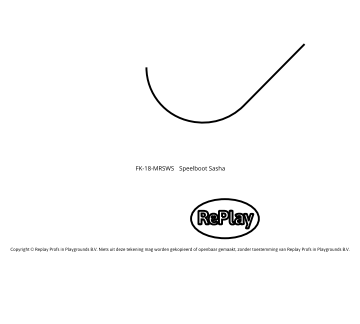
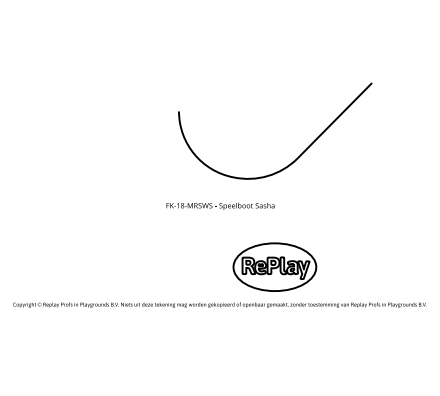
part: (245, 102) -> (300, 154), moved

